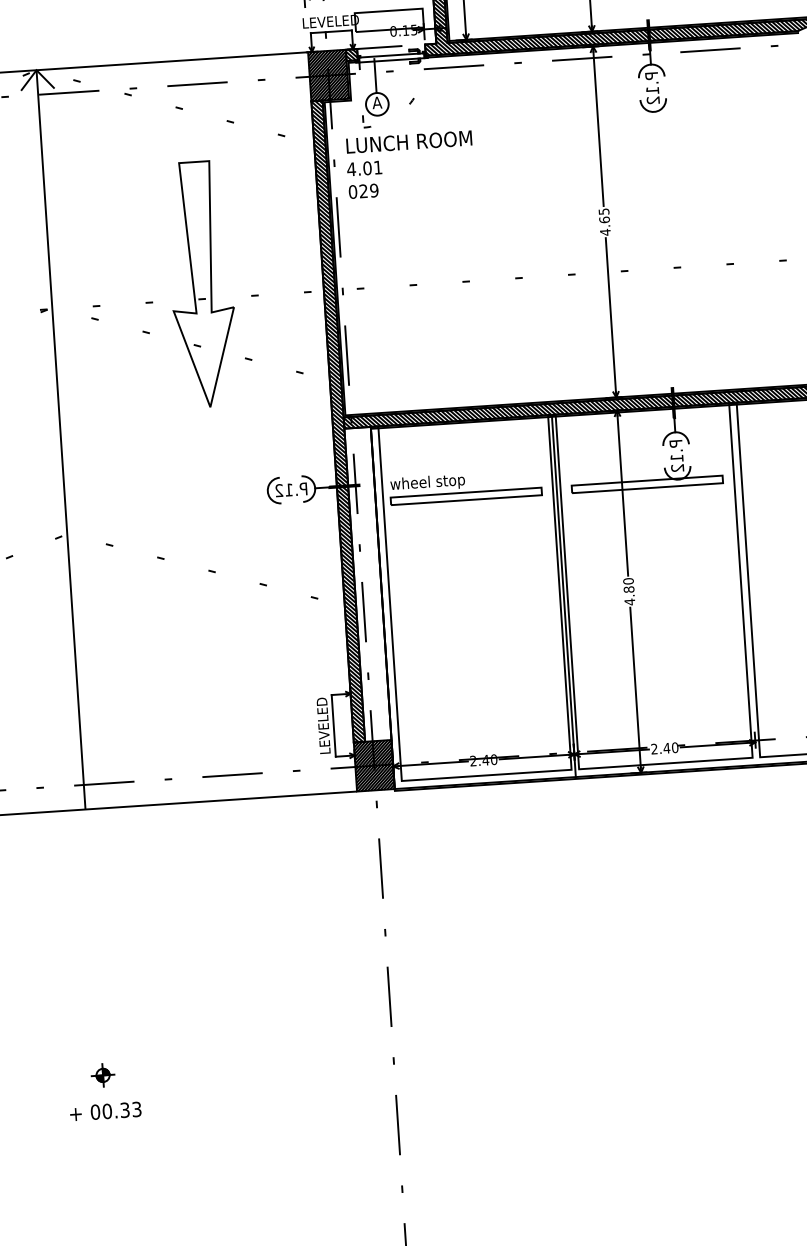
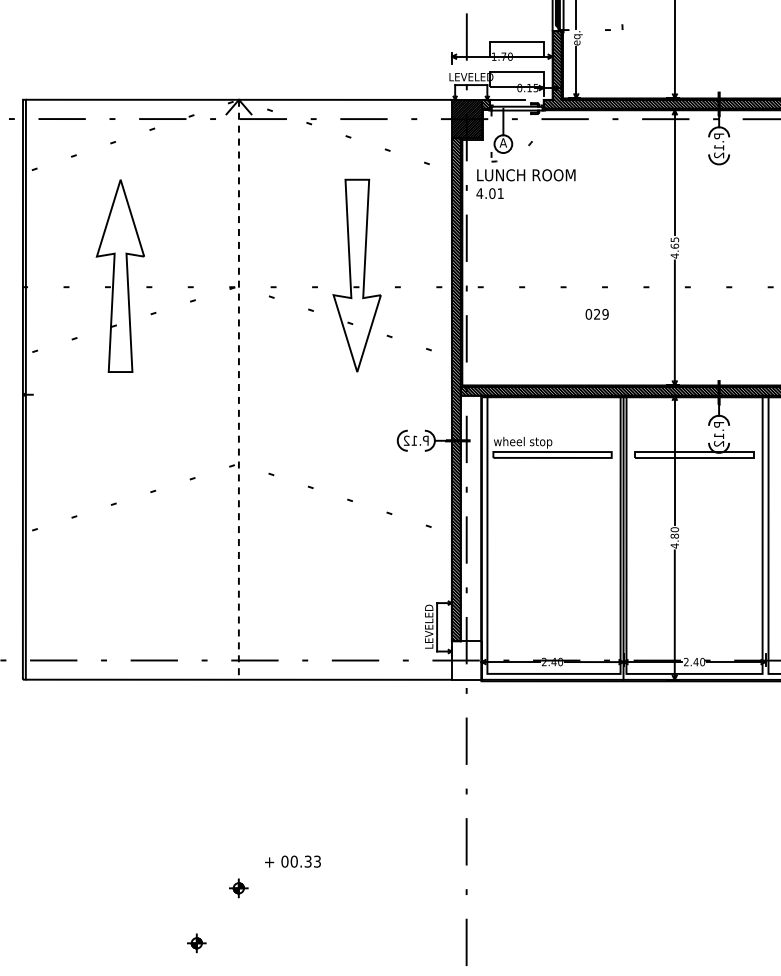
text: (362, 191) -> (596, 314), moved
line: (60, 439) -> (238, 389), solid -> dashed
hatch: (374, 765) -> (466, 660), removed
text: (105, 1111) -> (292, 861), moved
part: (53, 1149) -> (196, 943), added

